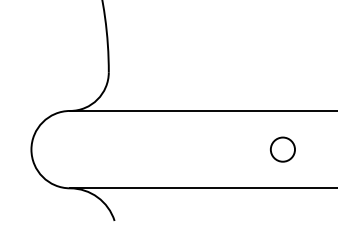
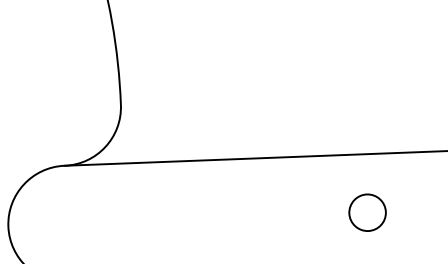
circle: (282, 149) -> (366, 212), moved

